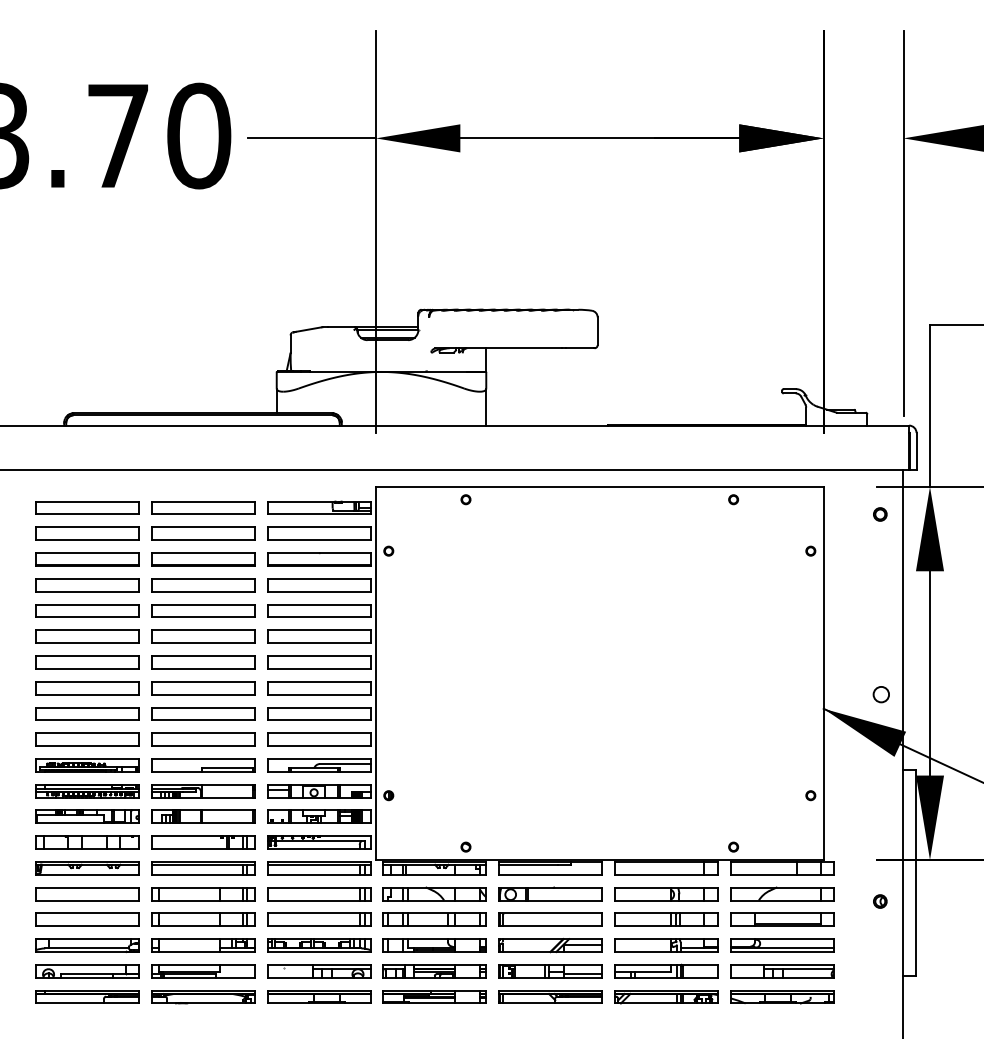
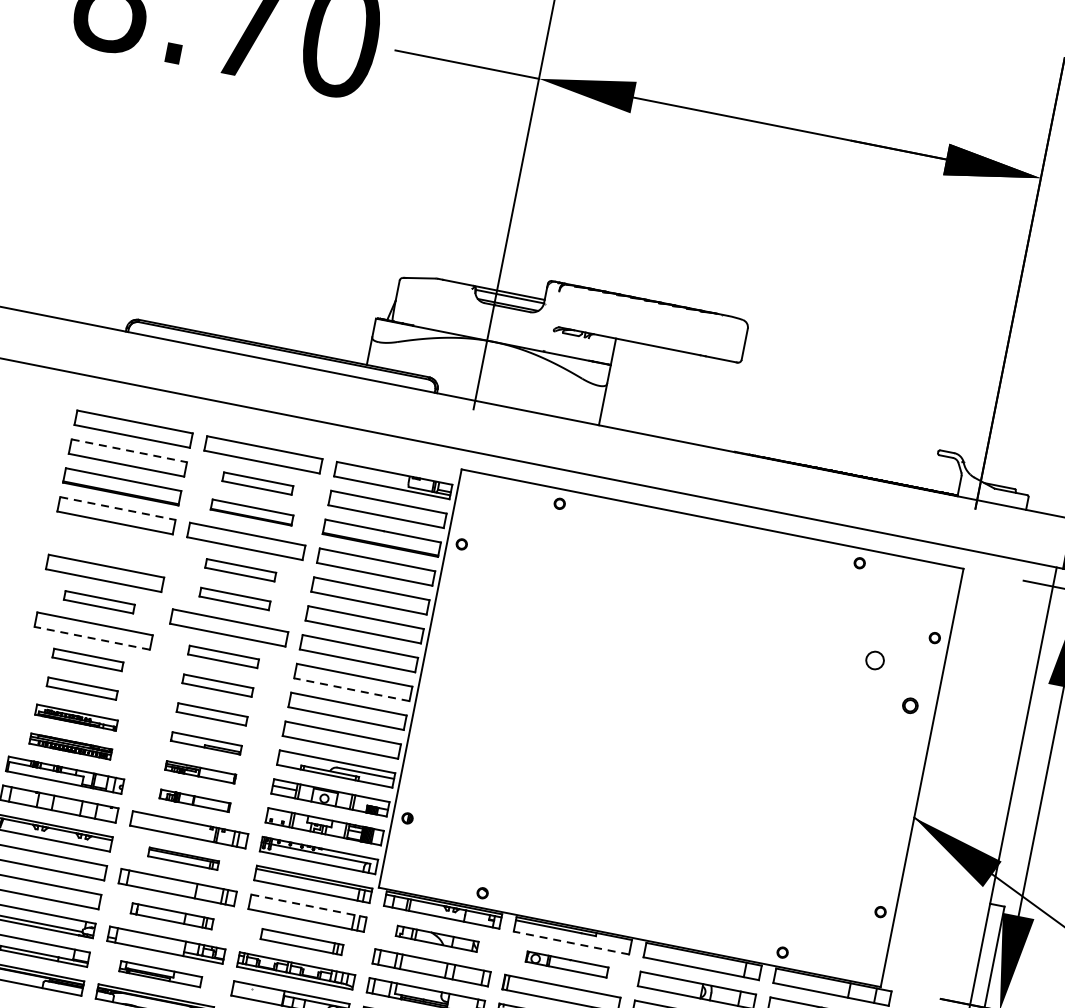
circle: (880, 514) -> (910, 705), moved
line: (87, 527) -> (129, 450), solid -> dashed
part: (203, 533) -> (258, 483), size x0.6
part: (203, 559) -> (252, 512), size x0.7
line: (87, 578) -> (118, 508), solid -> dashed
part: (87, 610) -> (110, 544), removed
part: (203, 610) -> (240, 569), size x0.6
part: (203, 636) -> (235, 598), size x0.6
part: (87, 662) -> (99, 602), size x0.6
part: (203, 688) -> (223, 657), size x0.6
line: (86, 694) -> (91, 637), solid -> dashed
line: (318, 694) -> (351, 689), solid -> dashed
circle: (880, 694) -> (874, 660), moved
part: (87, 713) -> (88, 659), size x0.6
part: (203, 713) -> (218, 685), size x0.6
part: (87, 739) -> (82, 688), size x0.6
part: (203, 739) -> (212, 714), size x0.6
part: (87, 765) -> (76, 717), size x0.7
part: (203, 765) -> (206, 743), size x0.6
part: (87, 791) -> (70, 746), size x0.7
part: (203, 791) -> (200, 772), size x0.6
part: (203, 816) -> (195, 800), size x0.6
part: (203, 868) -> (183, 858), size x0.6
line: (550, 874) -> (571, 942), solid -> dashed
line: (319, 887) -> (309, 905), solid -> dashed
part: (434, 893) -> (437, 938), size x0.7
part: (550, 893) -> (567, 963), size x0.7
part: (203, 919) -> (172, 916), size x0.7
part: (319, 919) -> (302, 941), size x0.7
part: (203, 971) -> (160, 974), size x0.7

